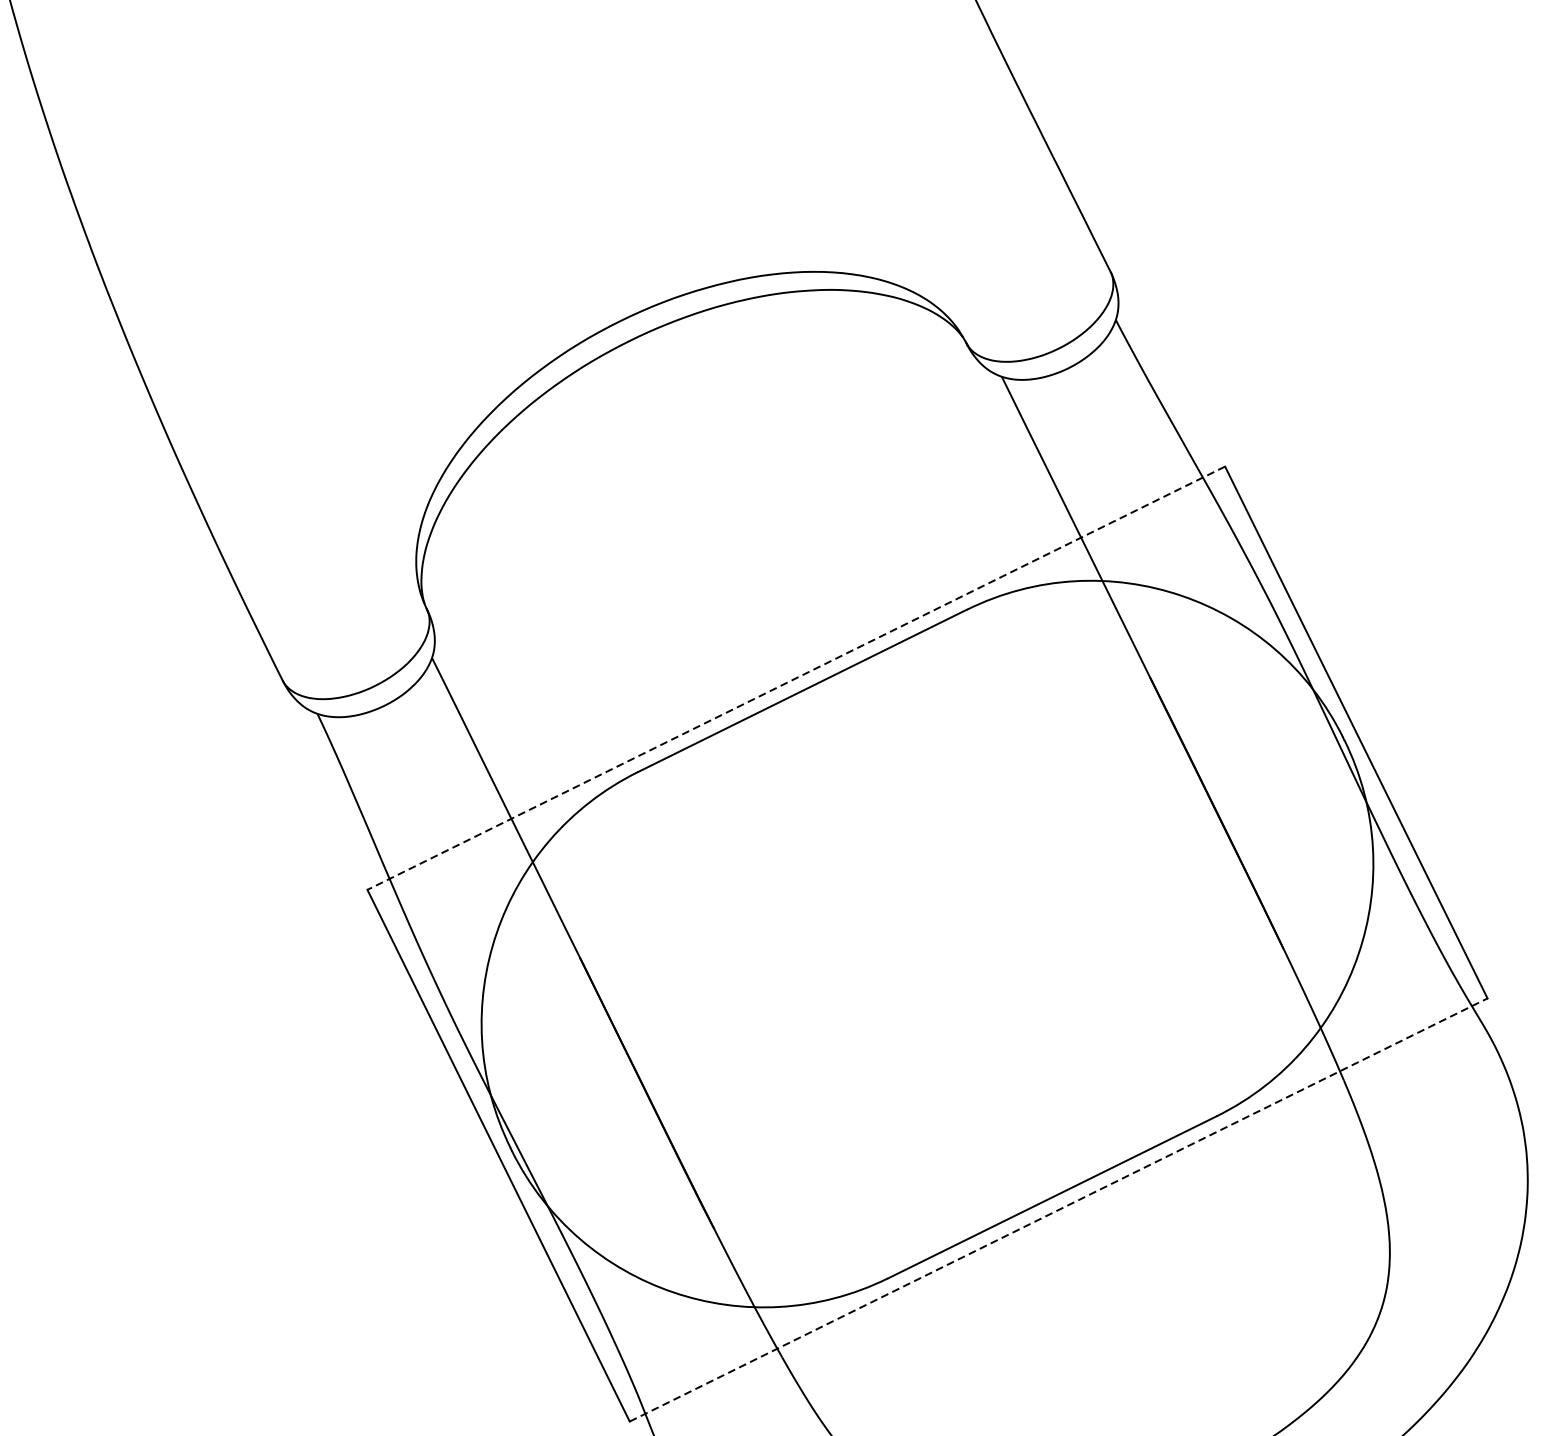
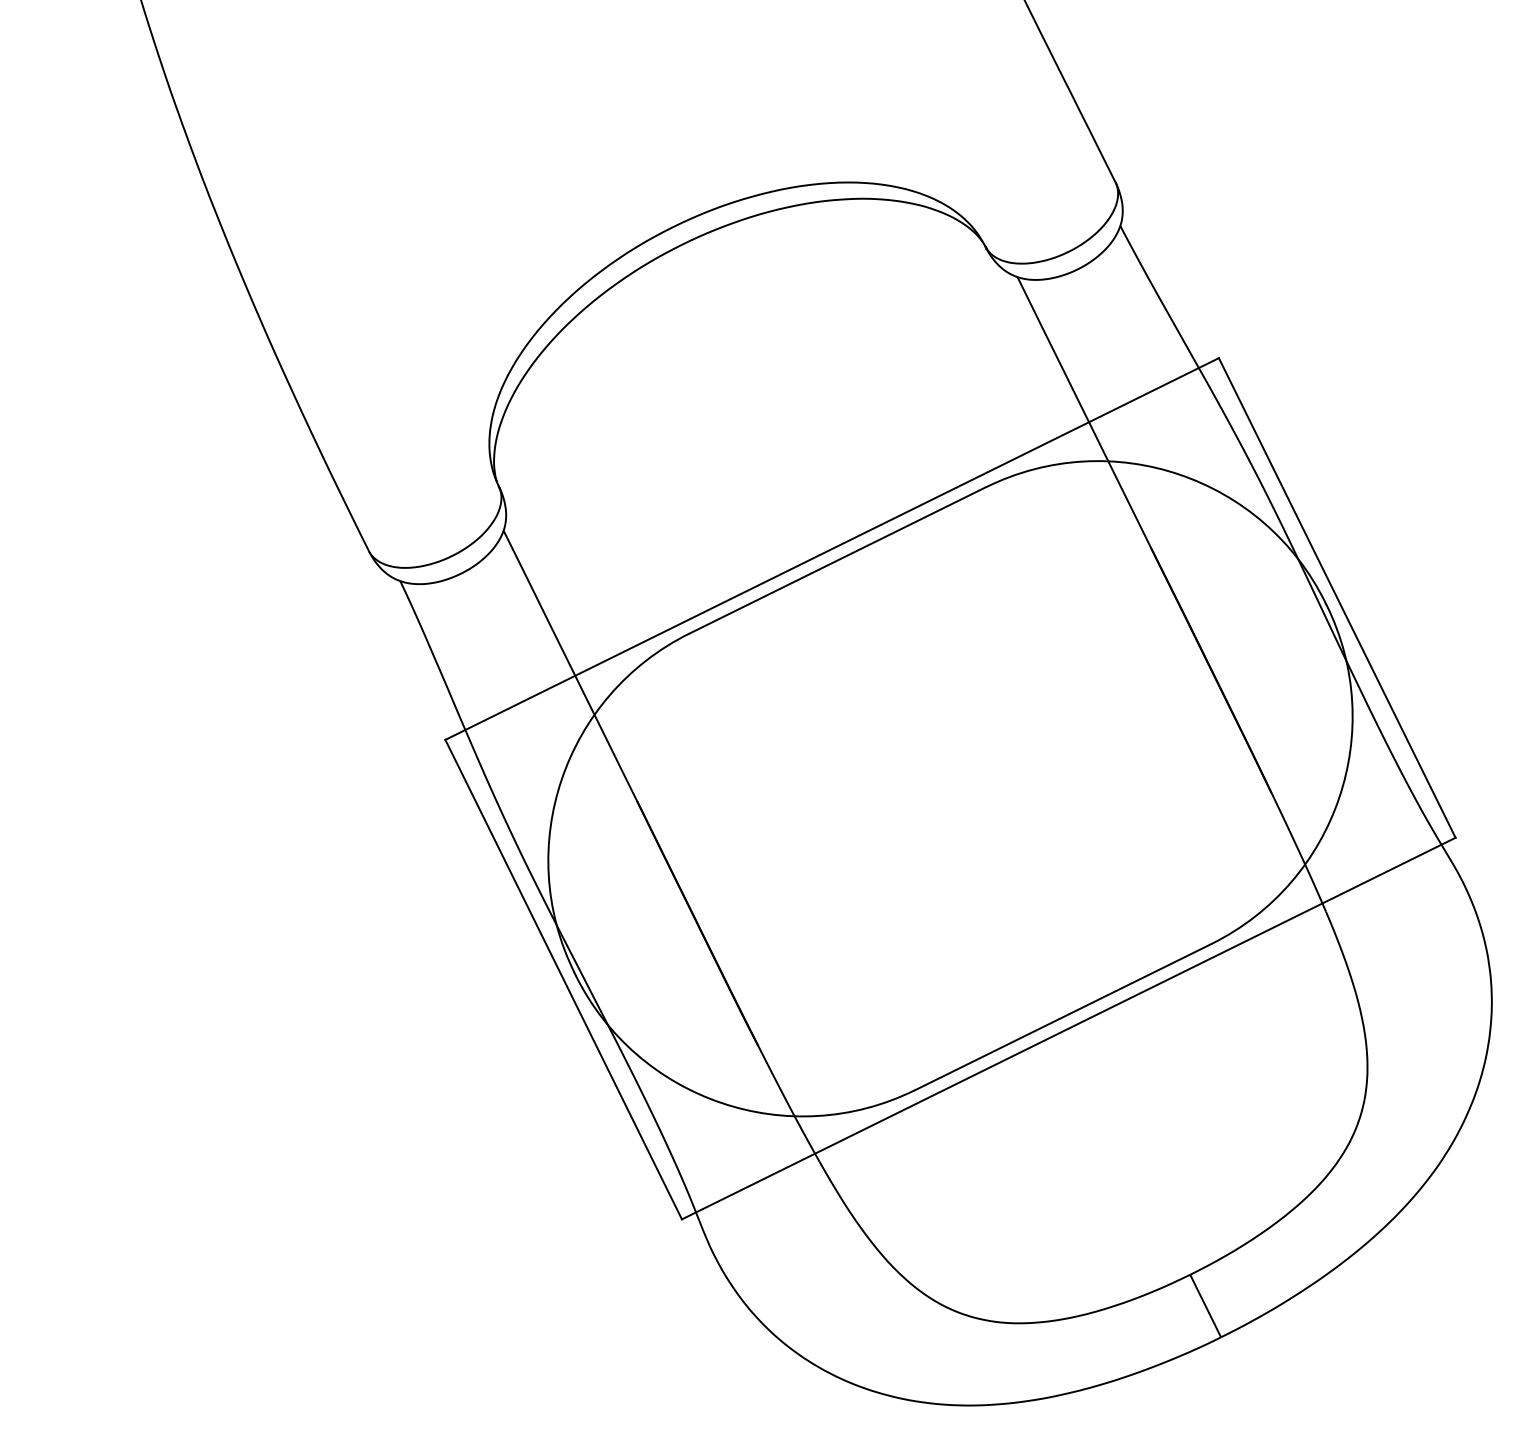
line: (795, 678) -> (831, 549), dashed -> solid
line: (1059, 1209) -> (1069, 1028), dashed -> solid

